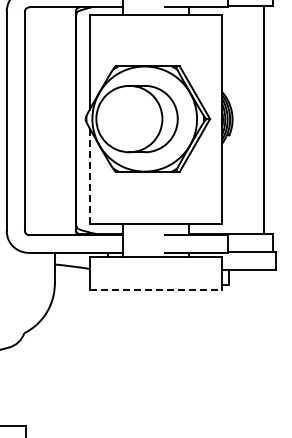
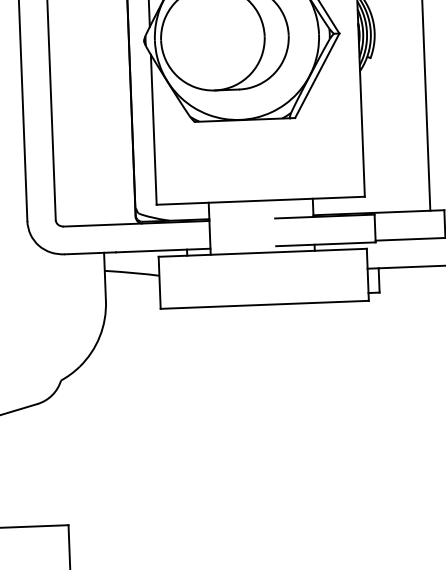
line: (89, 175) -> (153, 129), dashed -> solid
line: (156, 290) -> (265, 305), dashed -> solid

